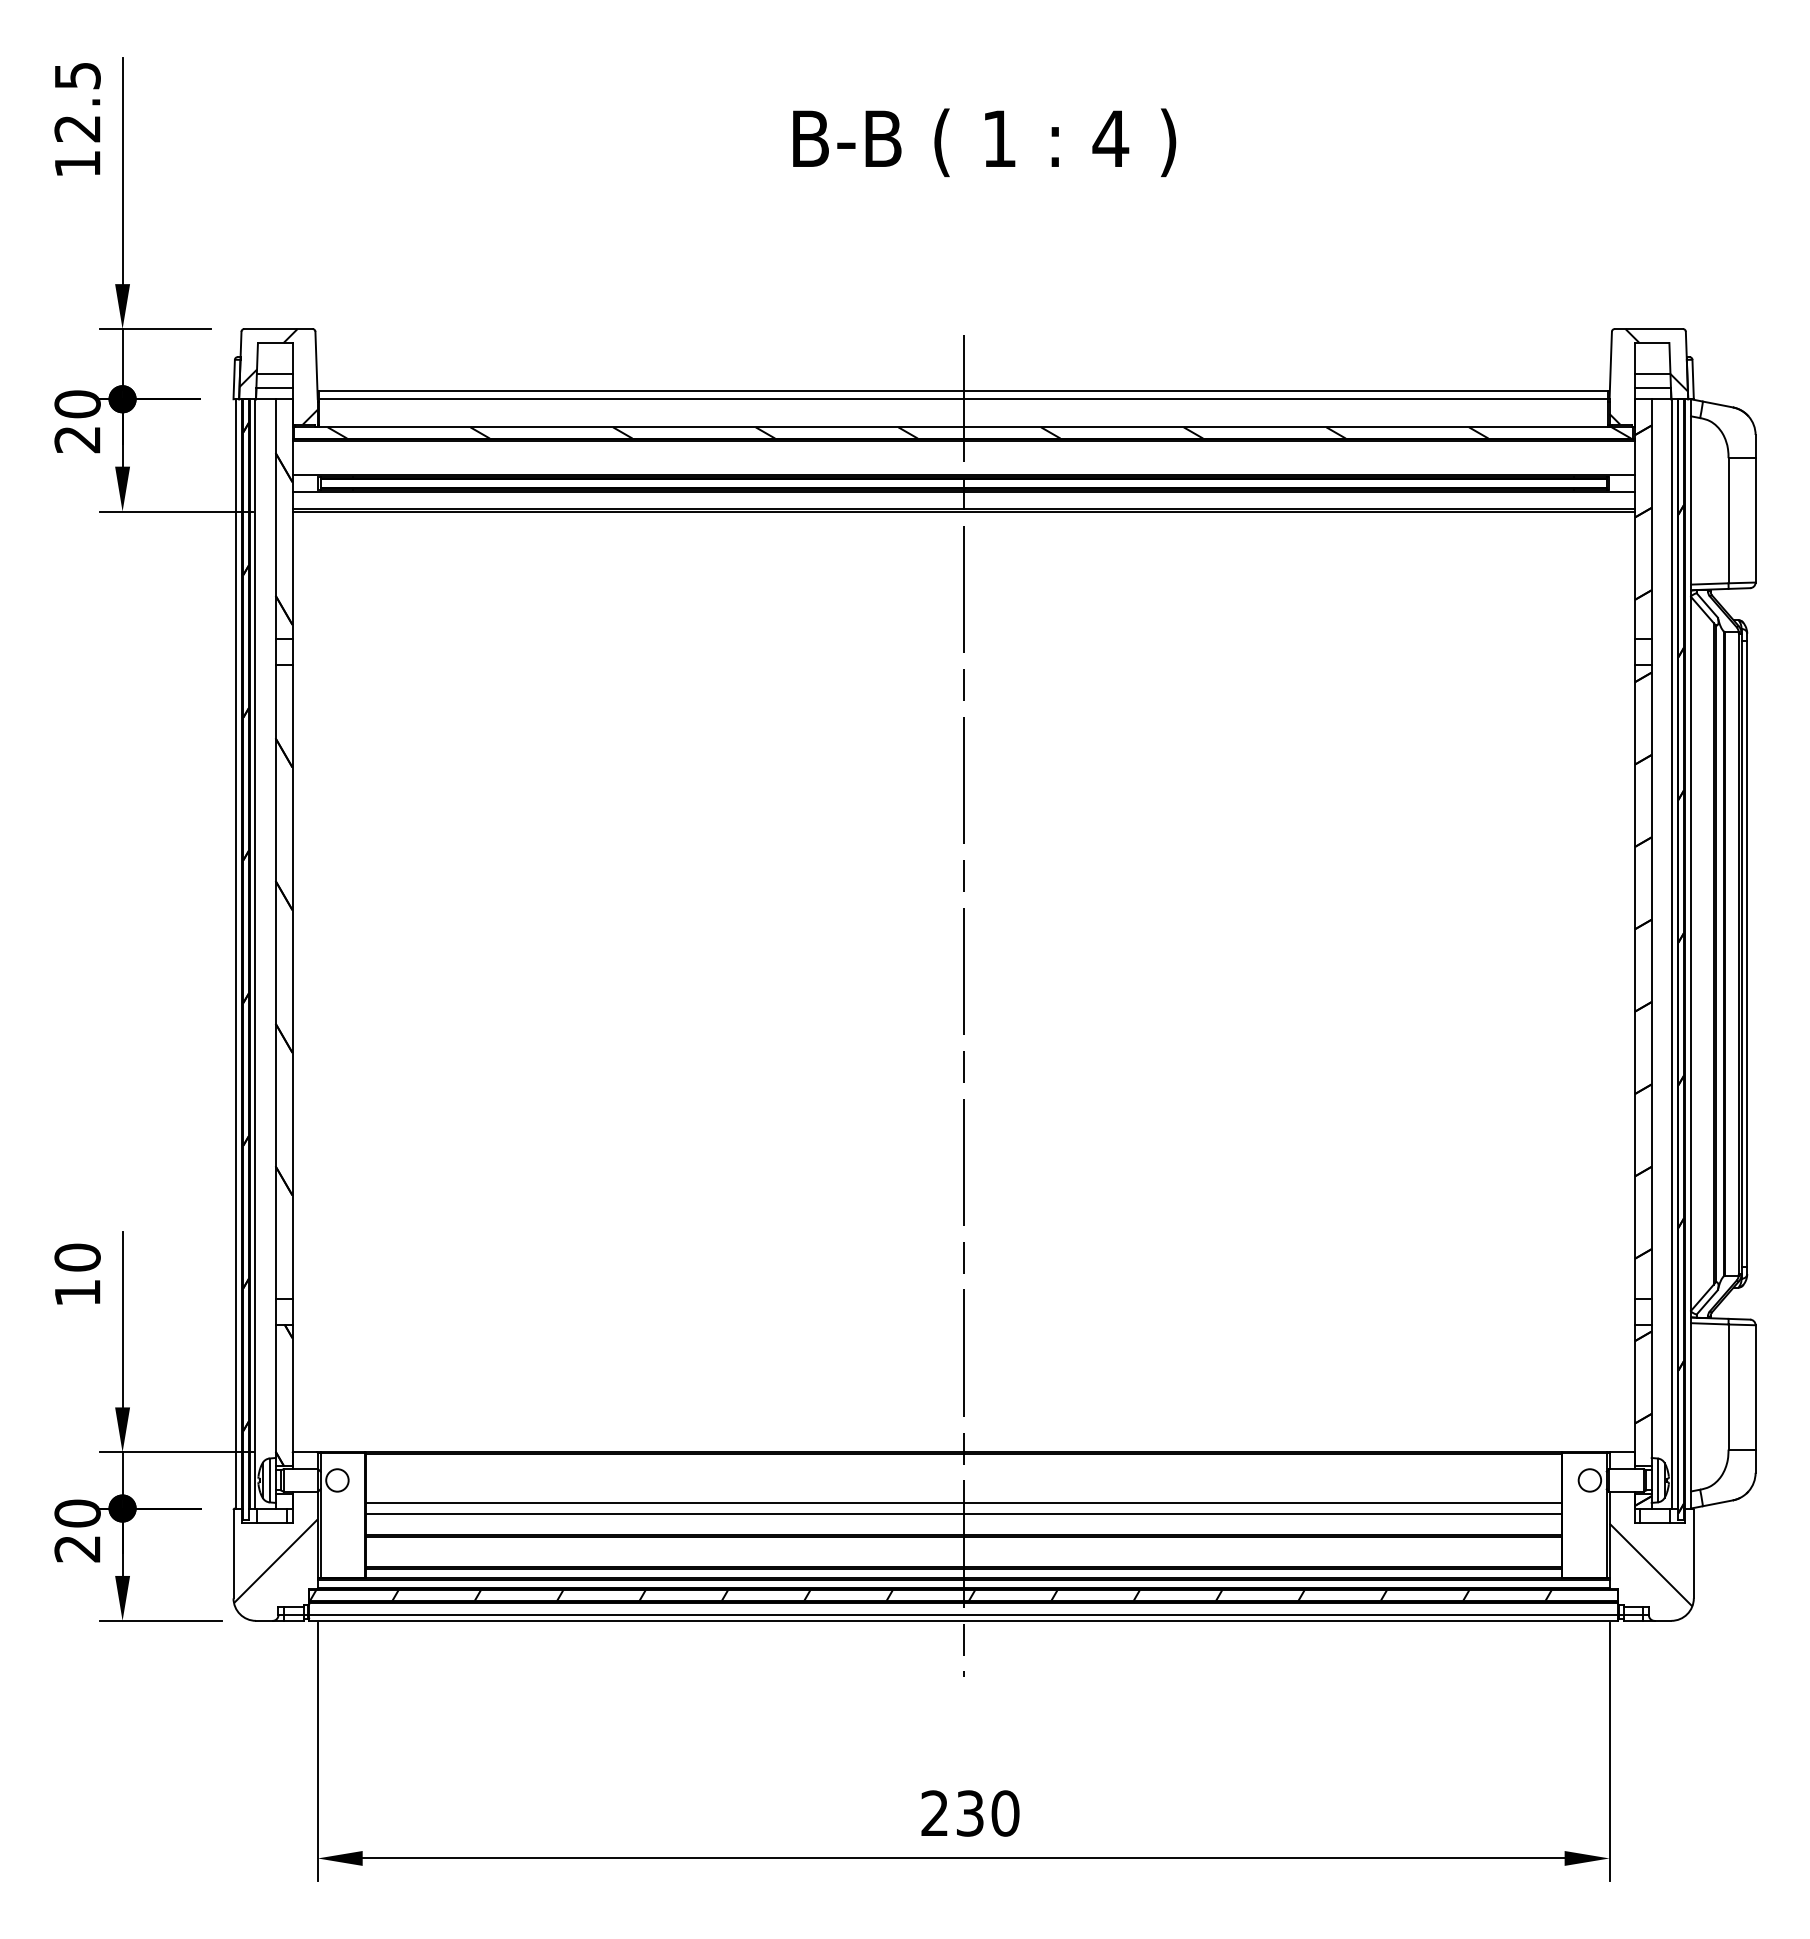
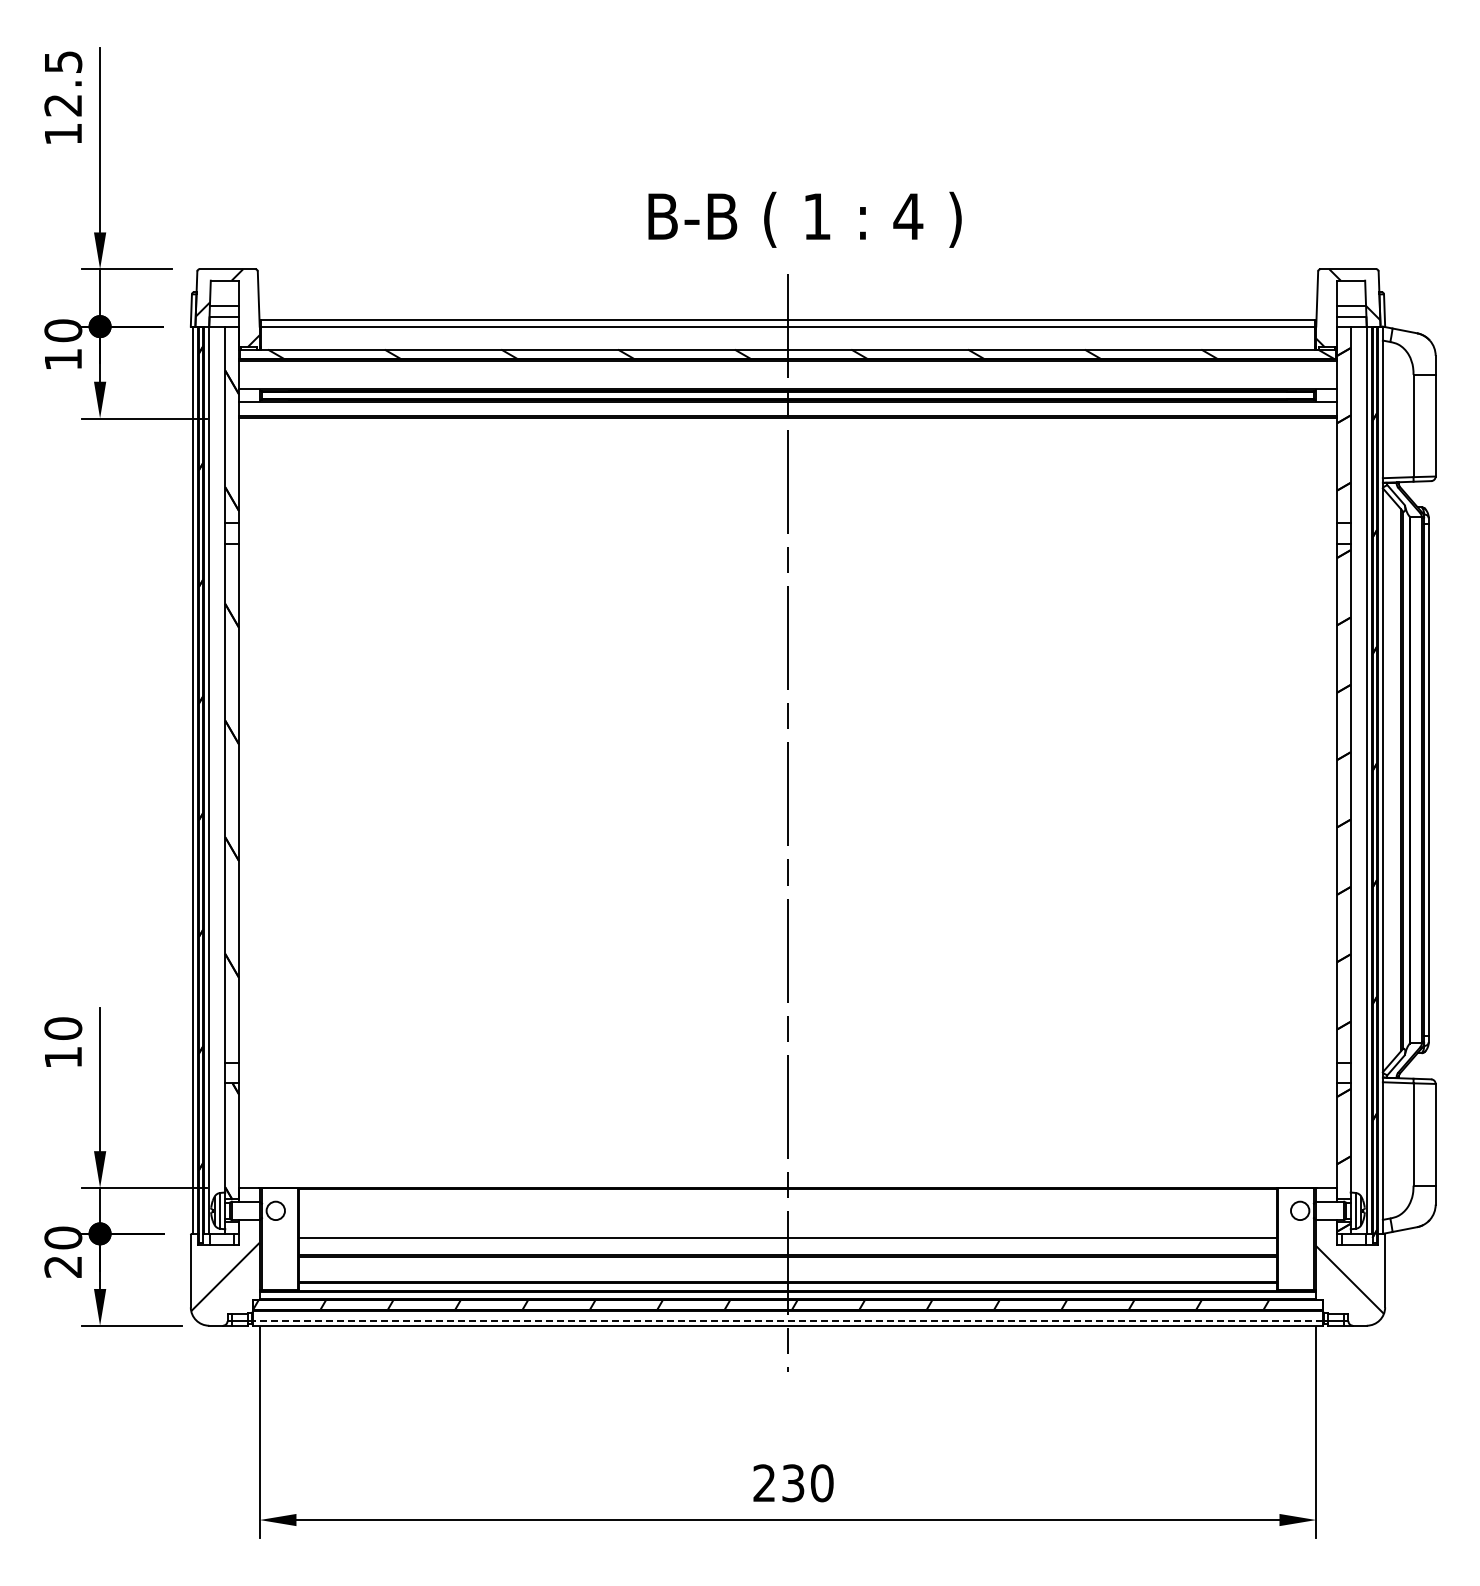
text: (983, 142) -> (804, 219), moved
text: (76, 439) -> (62, 359), 20 -> 10
line: (963, 1503) -> (787, 1229), removed
line: (963, 1615) -> (787, 1321), solid -> dashed

